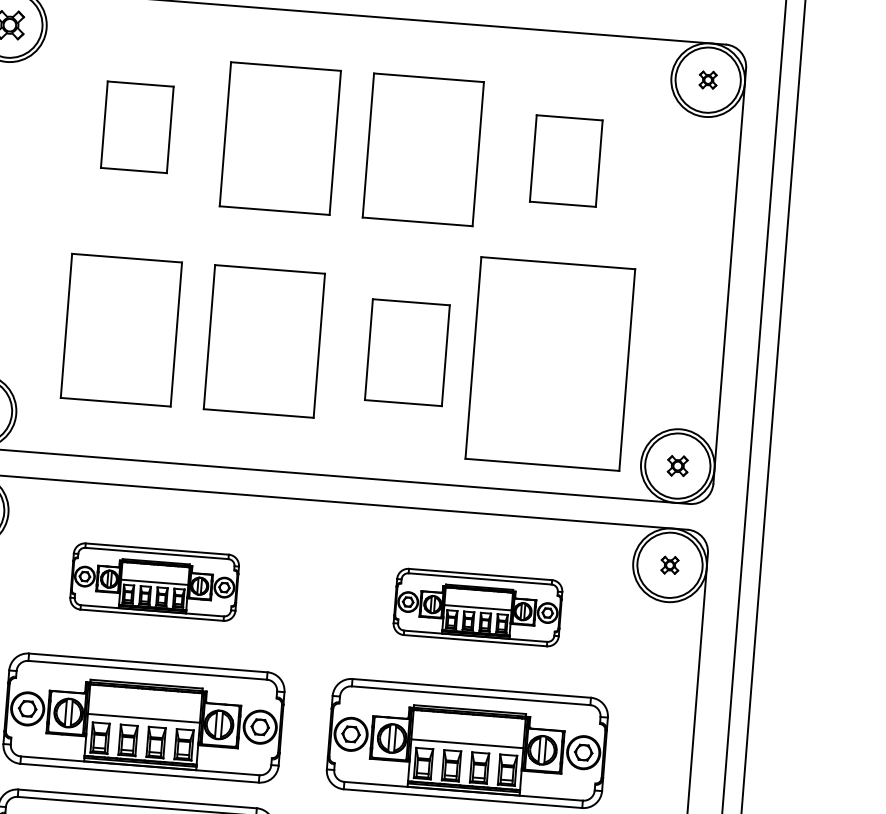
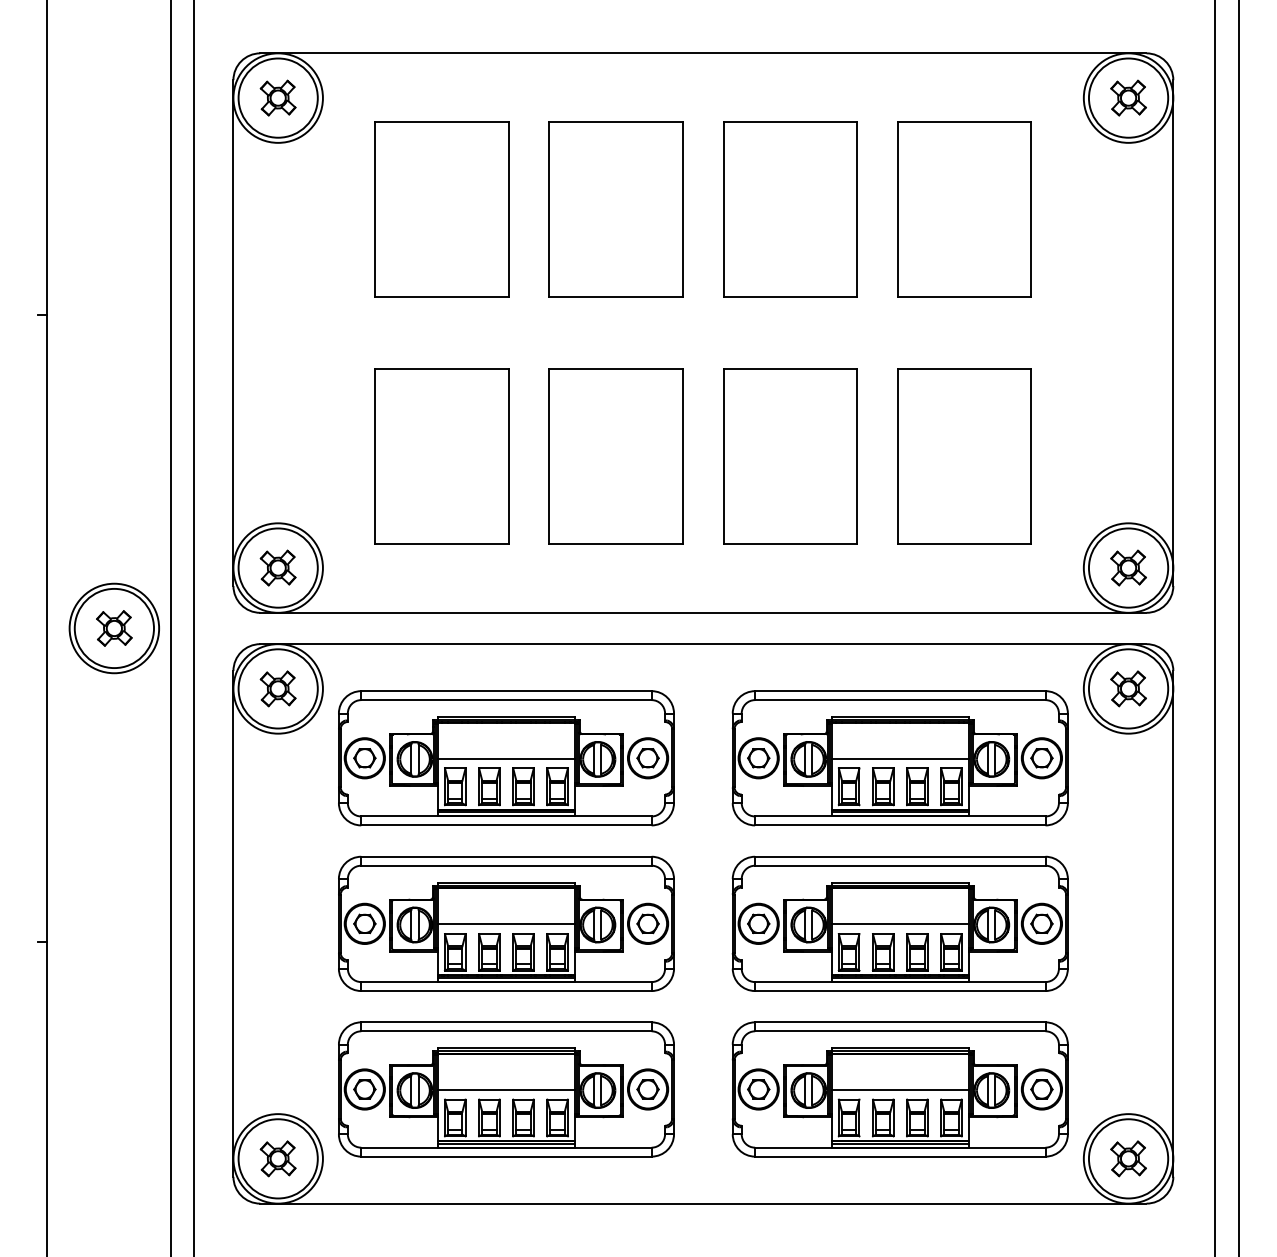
part: (708, 79) -> (1128, 97), size x1.67
part: (136, 127) -> (441, 209), size x1.67
part: (566, 161) -> (964, 209), size x1.67
part: (407, 352) -> (790, 456), size x1.43
part: (550, 363) -> (964, 456), size x0.71
part: (677, 465) -> (1128, 567), size x1.43
part: (669, 564) -> (1128, 688), size x1.67
part: (154, 582) -> (506, 758), size x1.67
part: (477, 607) -> (899, 758), size x1.67

